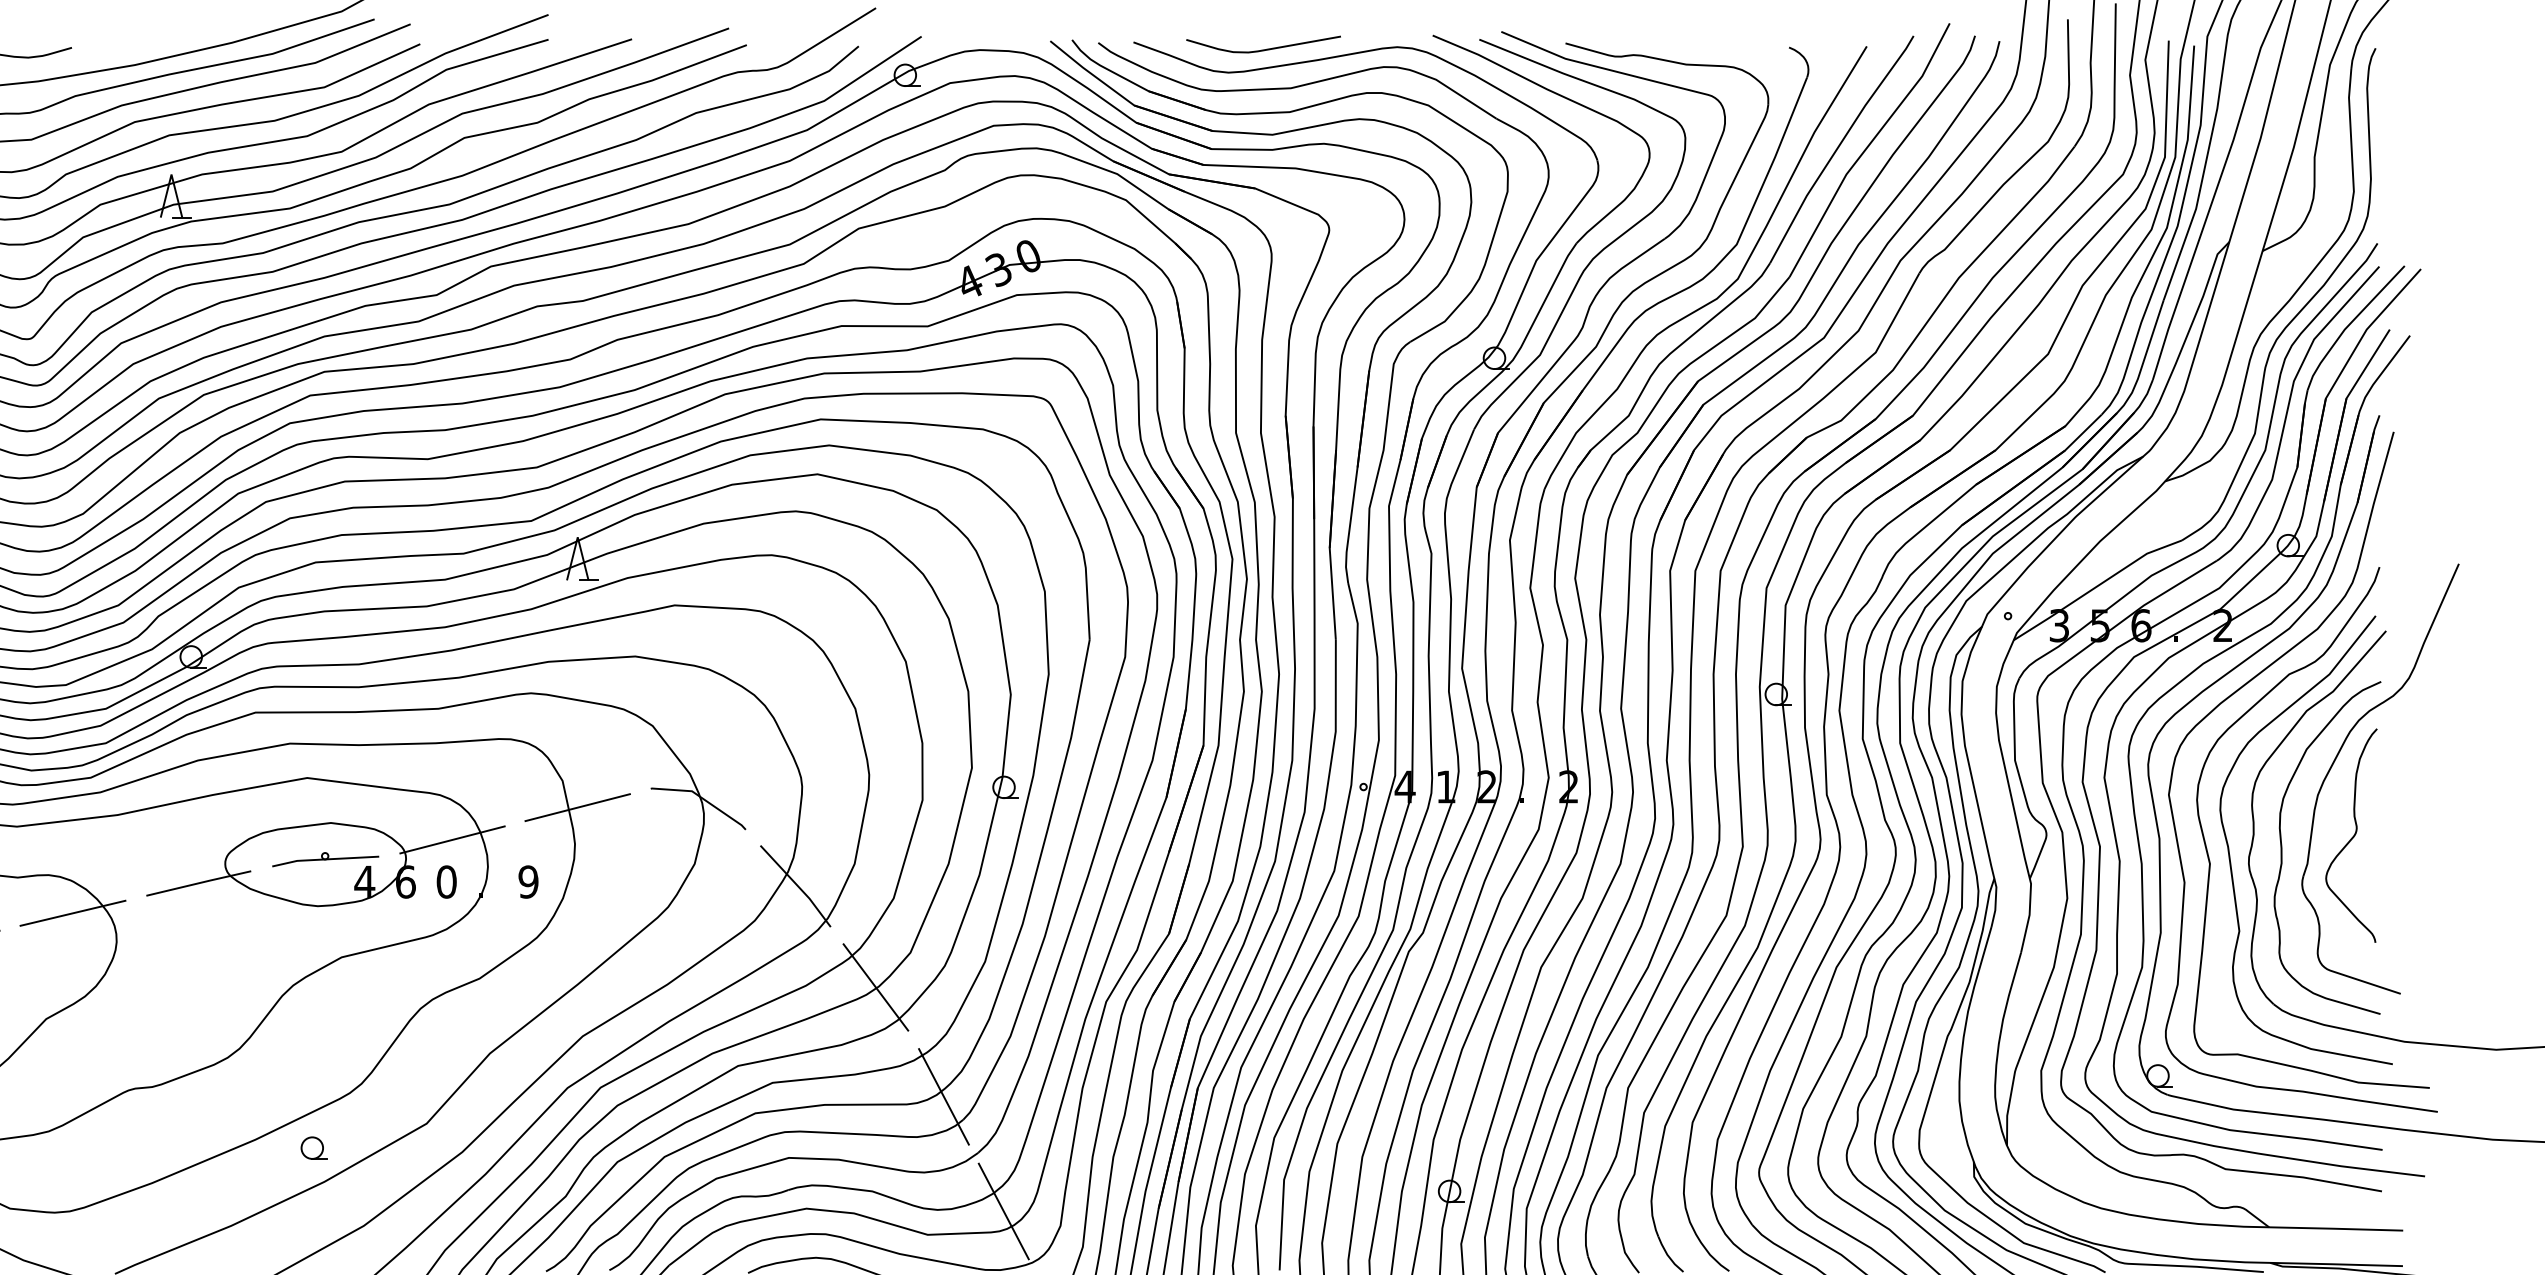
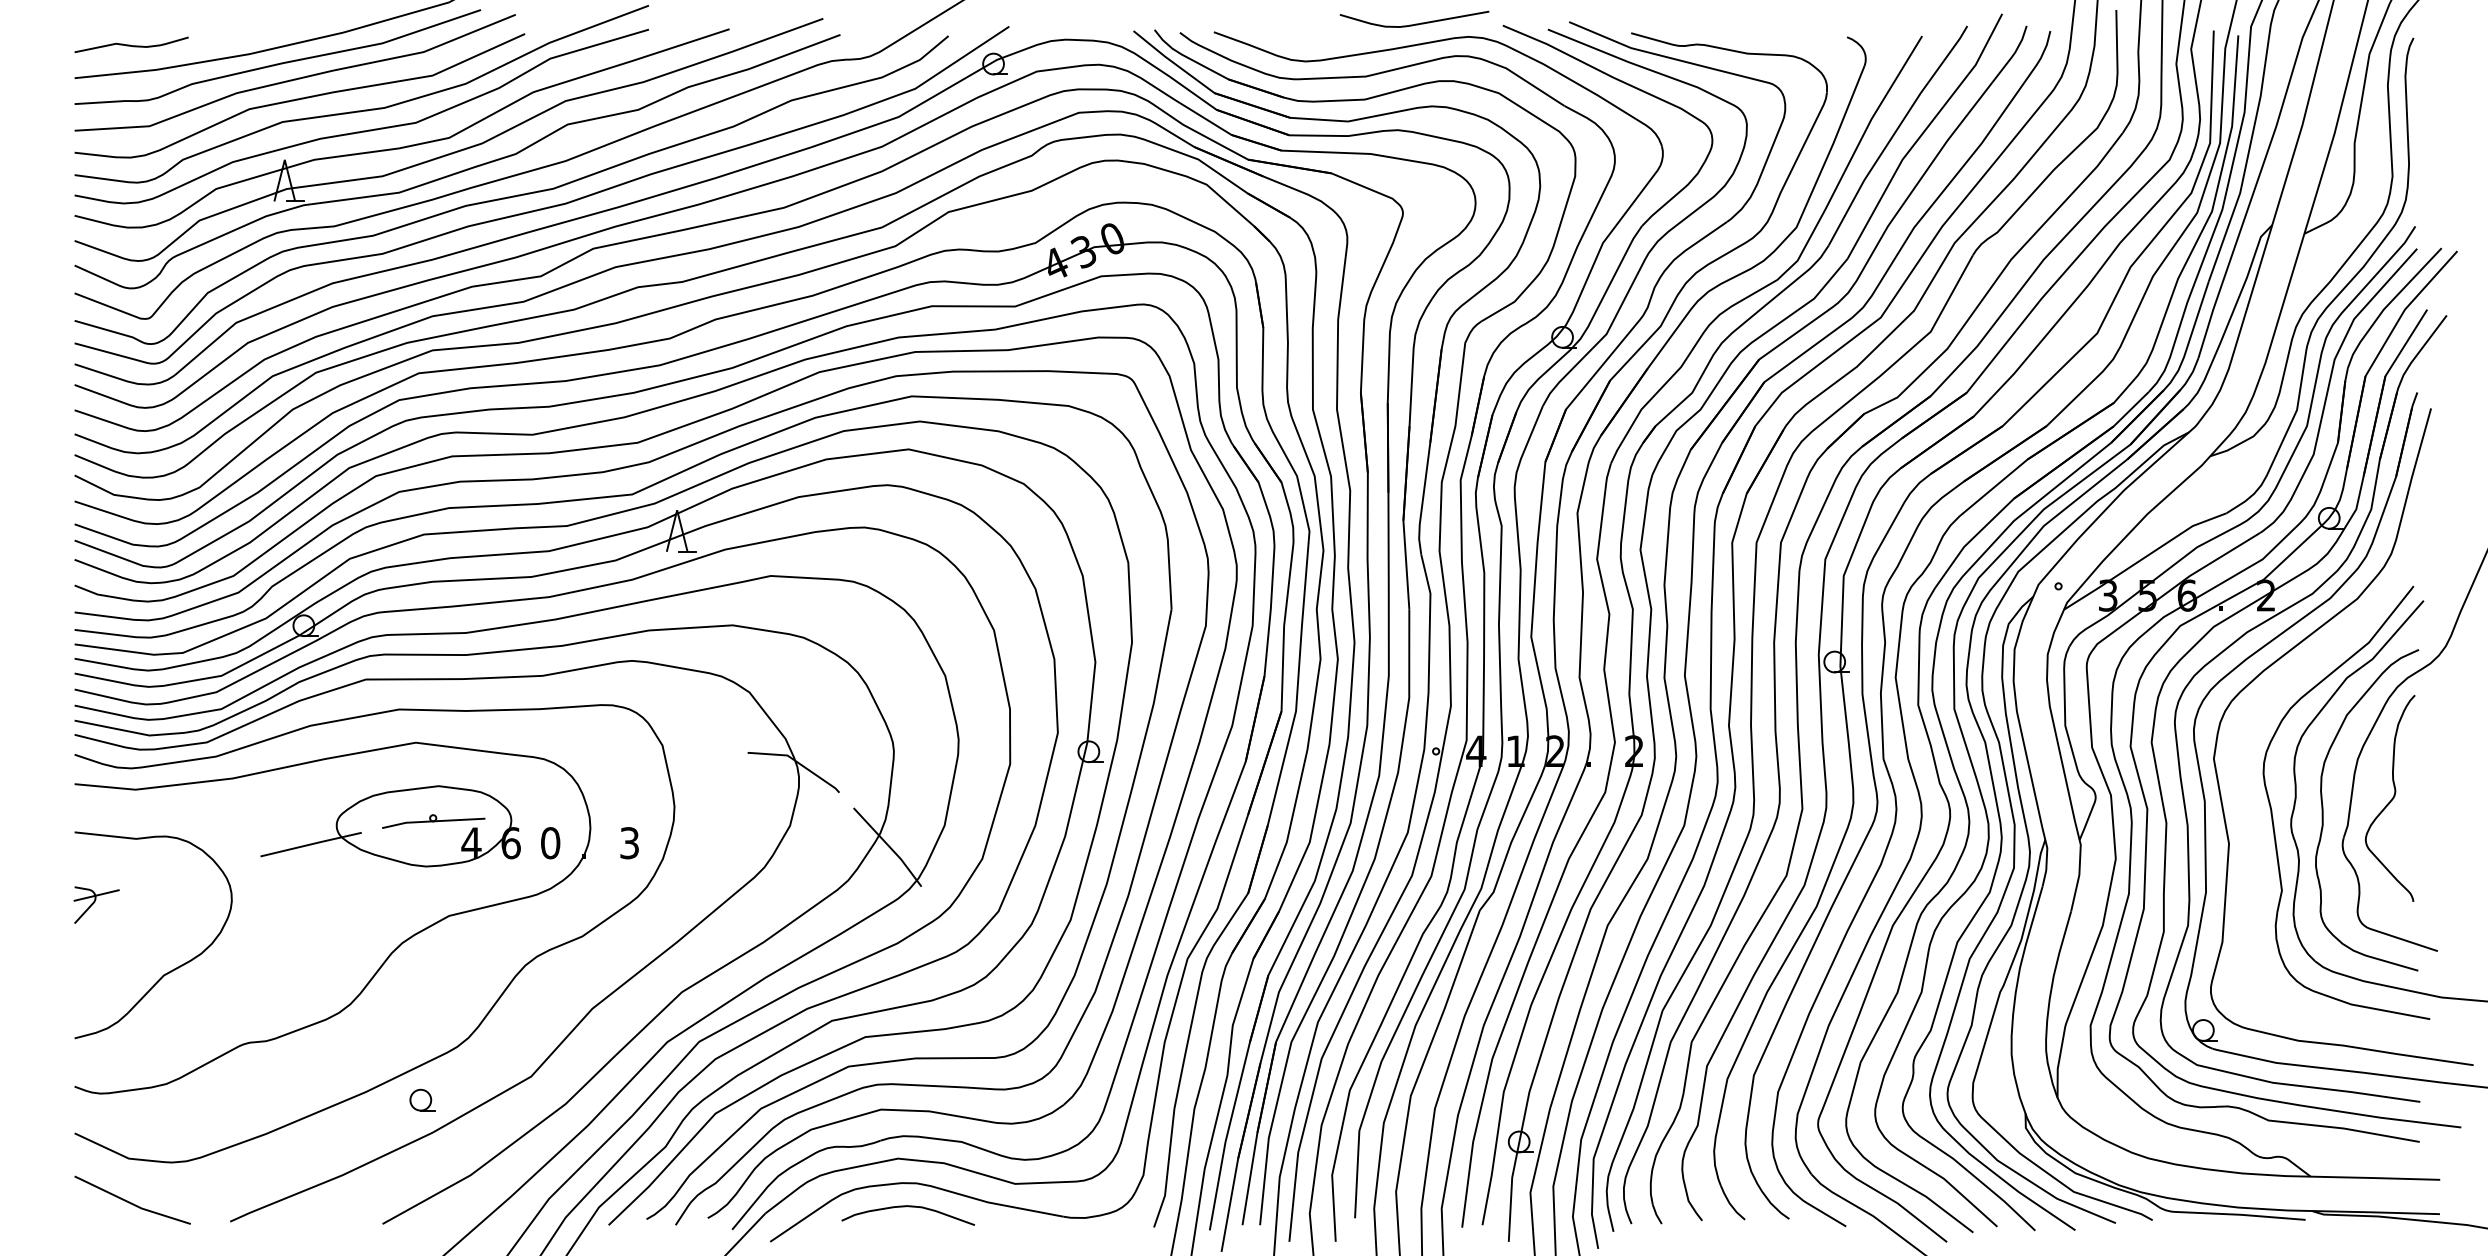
curve: (1264, 48) -> (1415, 23), moved
line: (577, 807) -> (676, 771), removed
line: (451, 839) -> (555, 802), removed
curve: (2208, 853) -> (2252, 815), removed
text: (528, 882) -> (629, 843), 9 -> 3
line: (72, 913) -> (189, 873), removed
line: (875, 986) -> (964, 944), removed
line: (943, 1096) -> (1030, 1050), removed
line: (1003, 1211) -> (1088, 1161), removed

